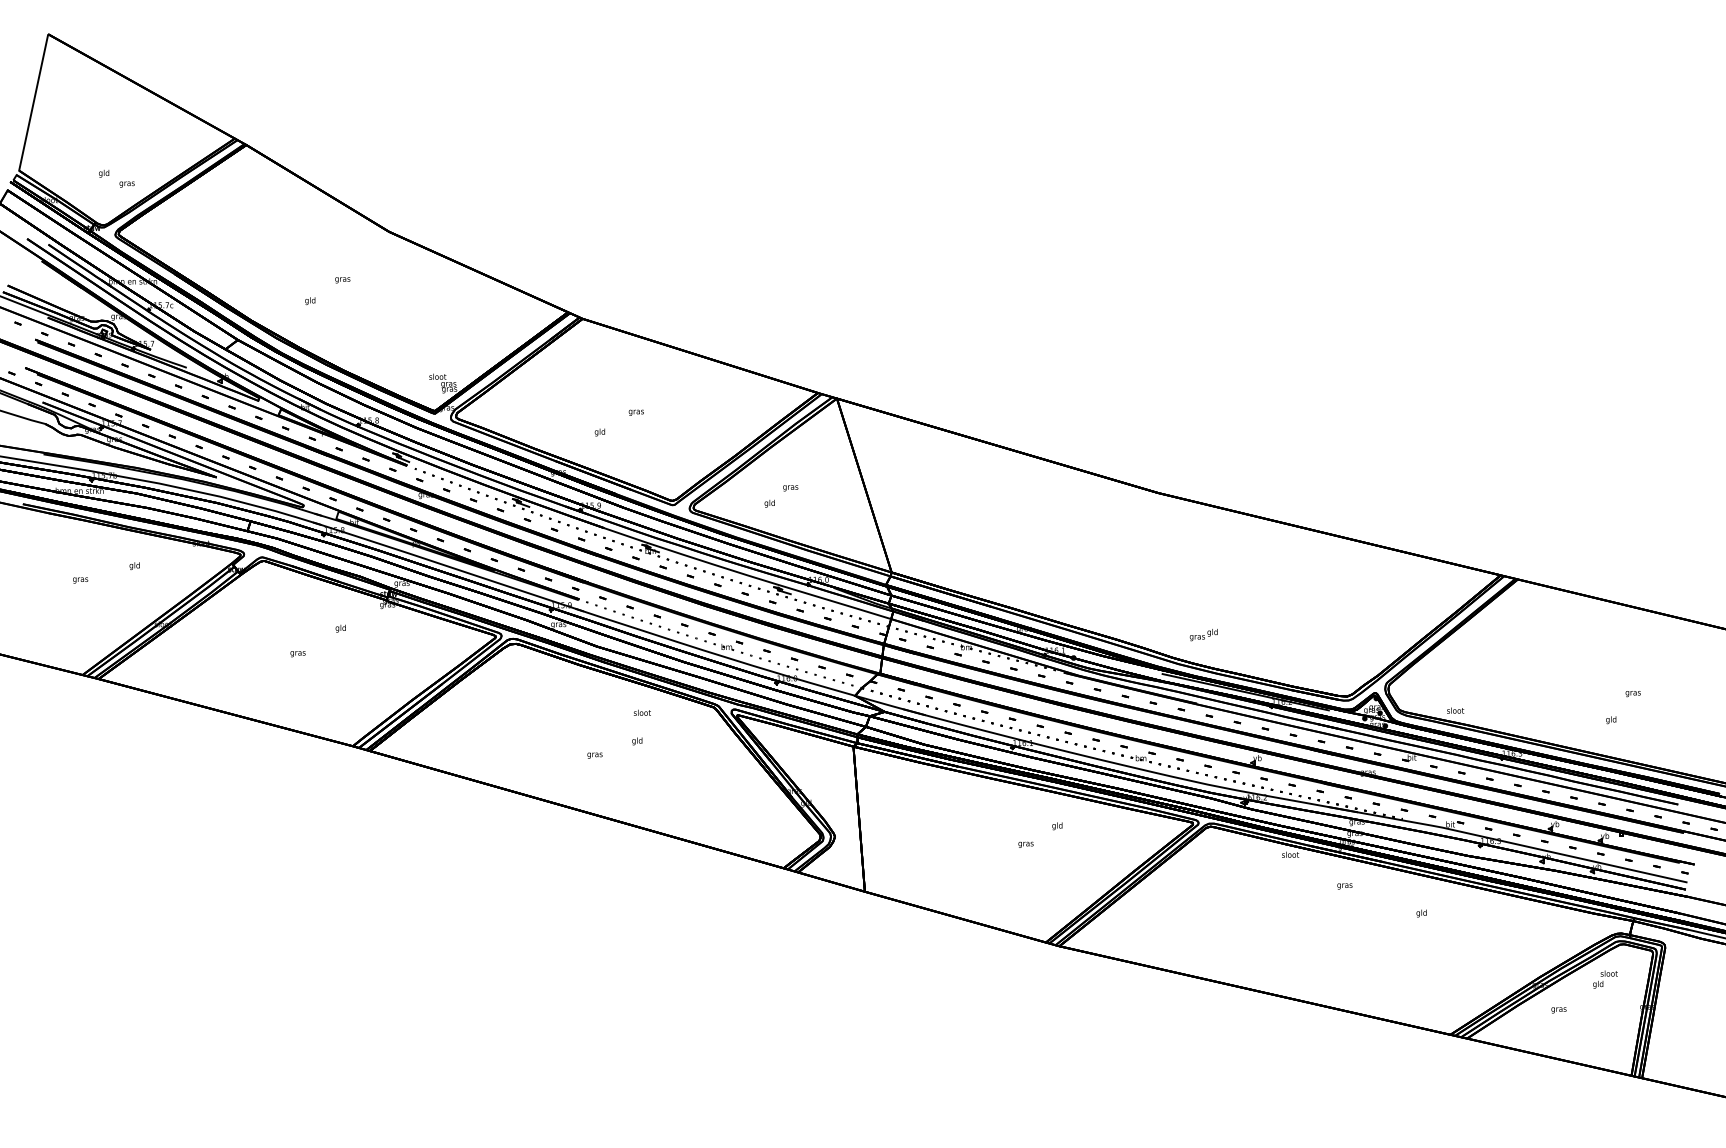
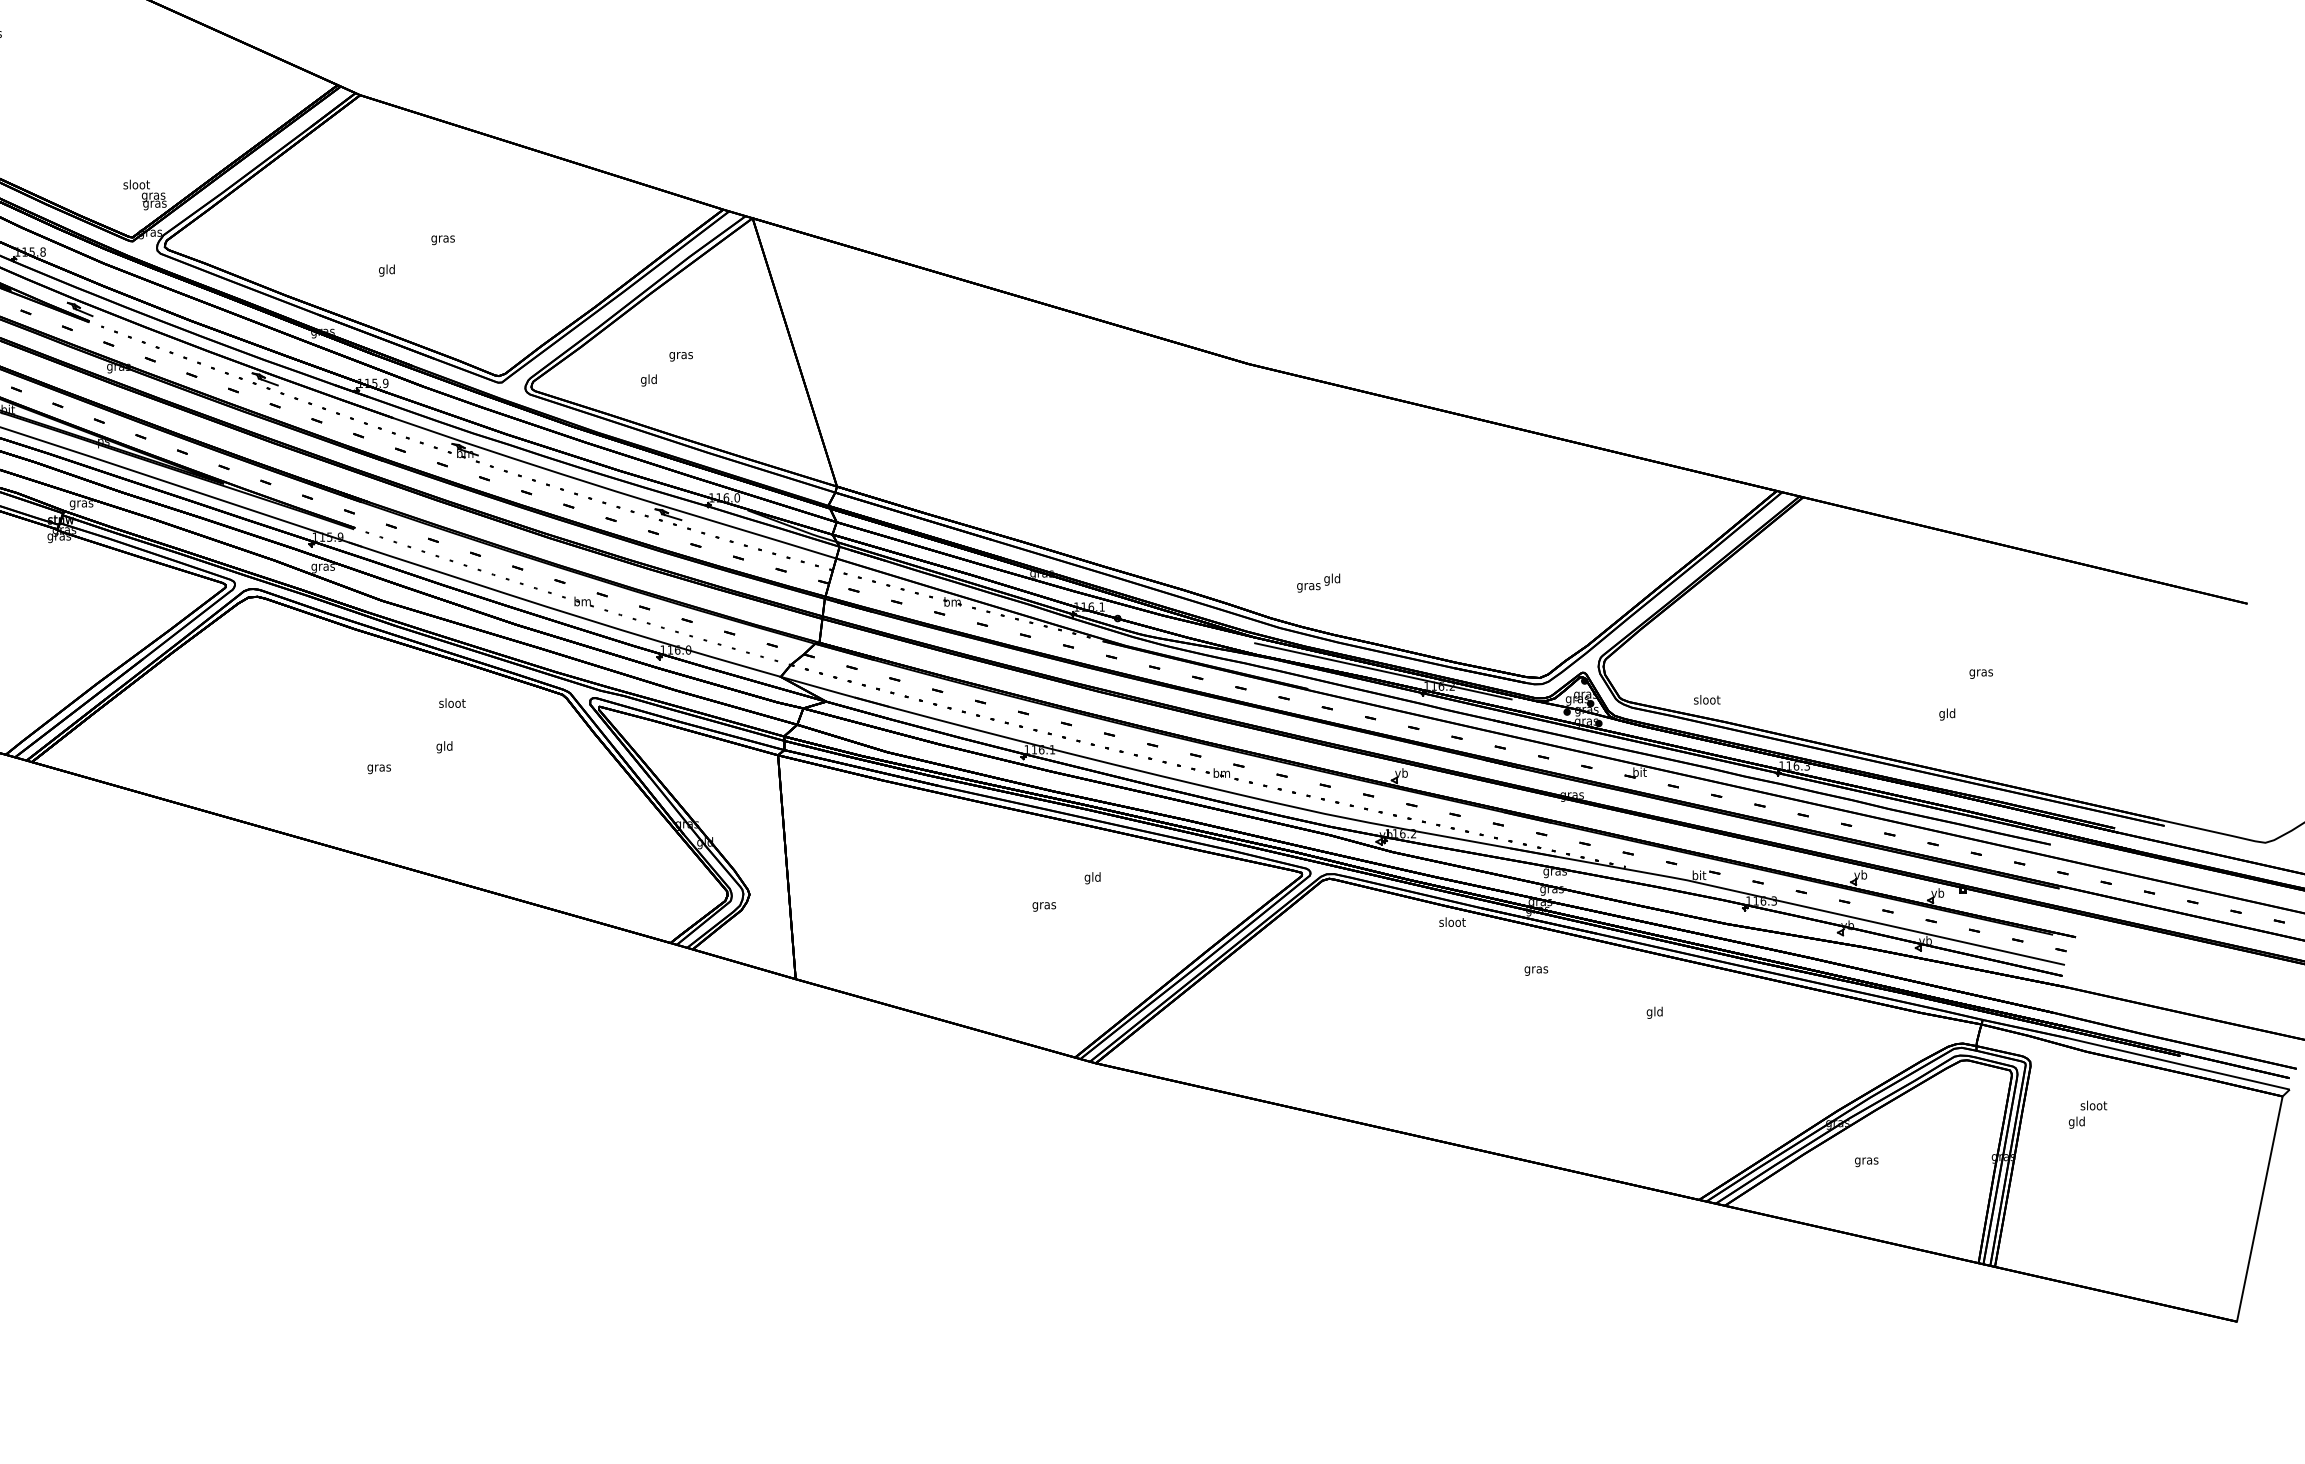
text: (1605, 979) -> (2088, 1114), moved

